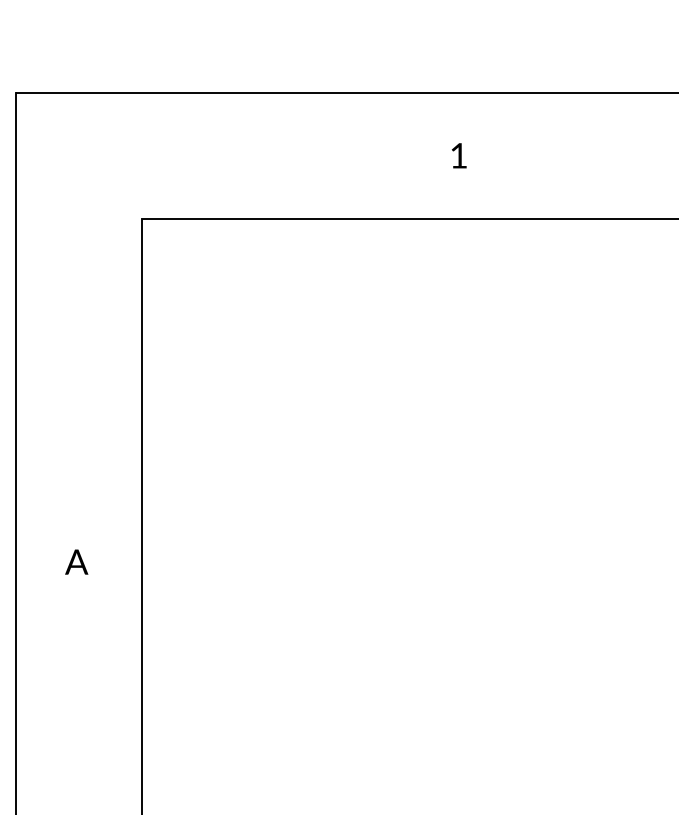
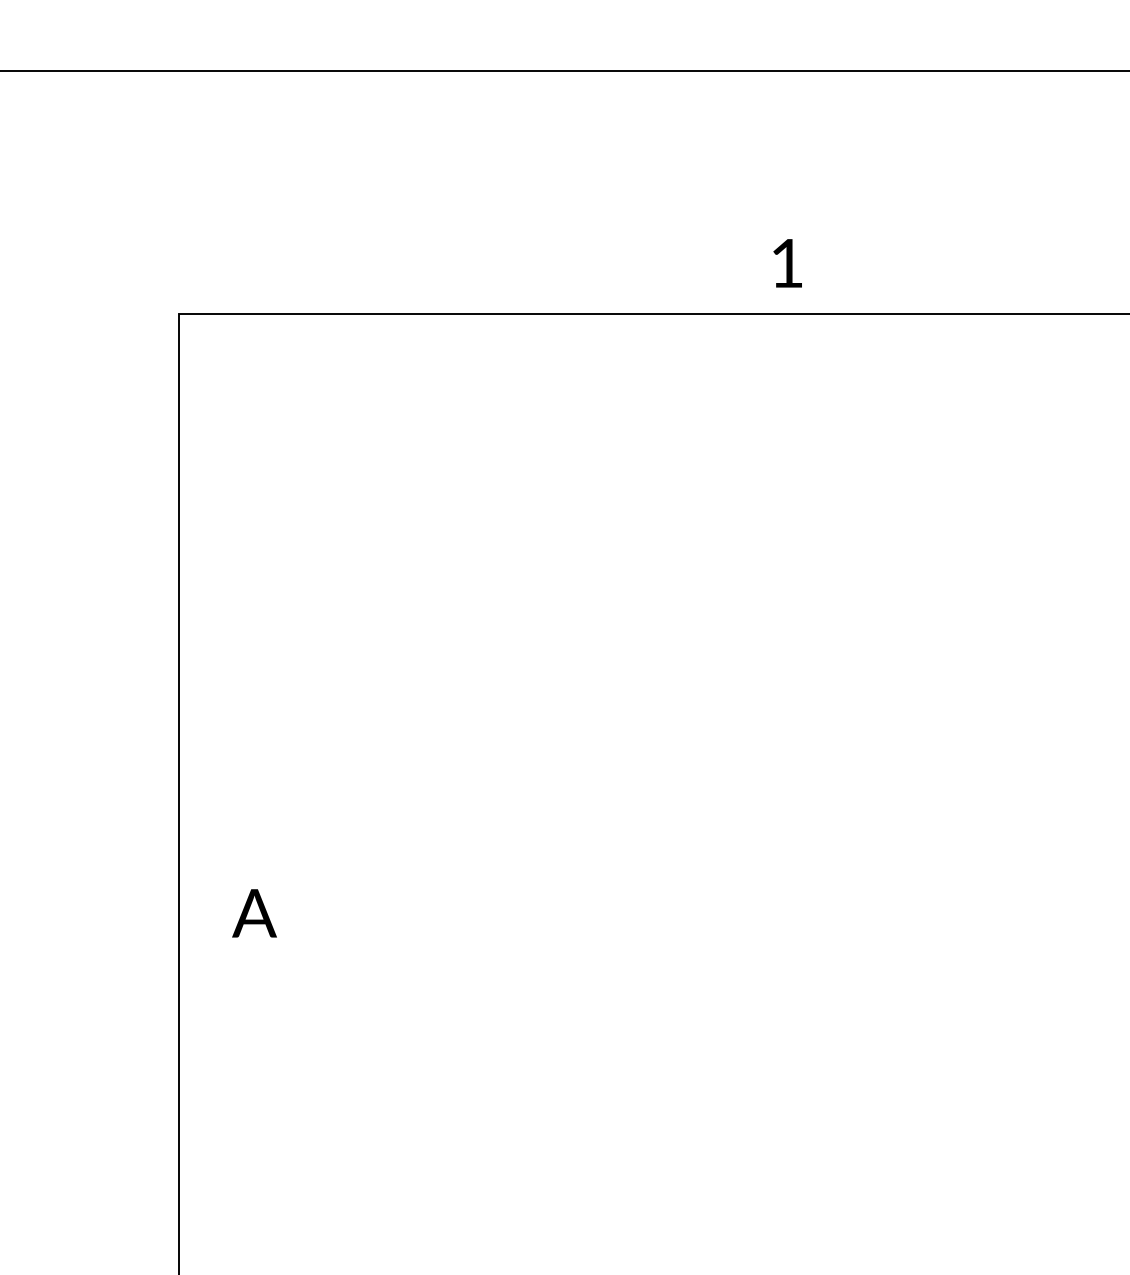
text: (459, 155) -> (788, 262), moved
text: (76, 561) -> (254, 912), moved

